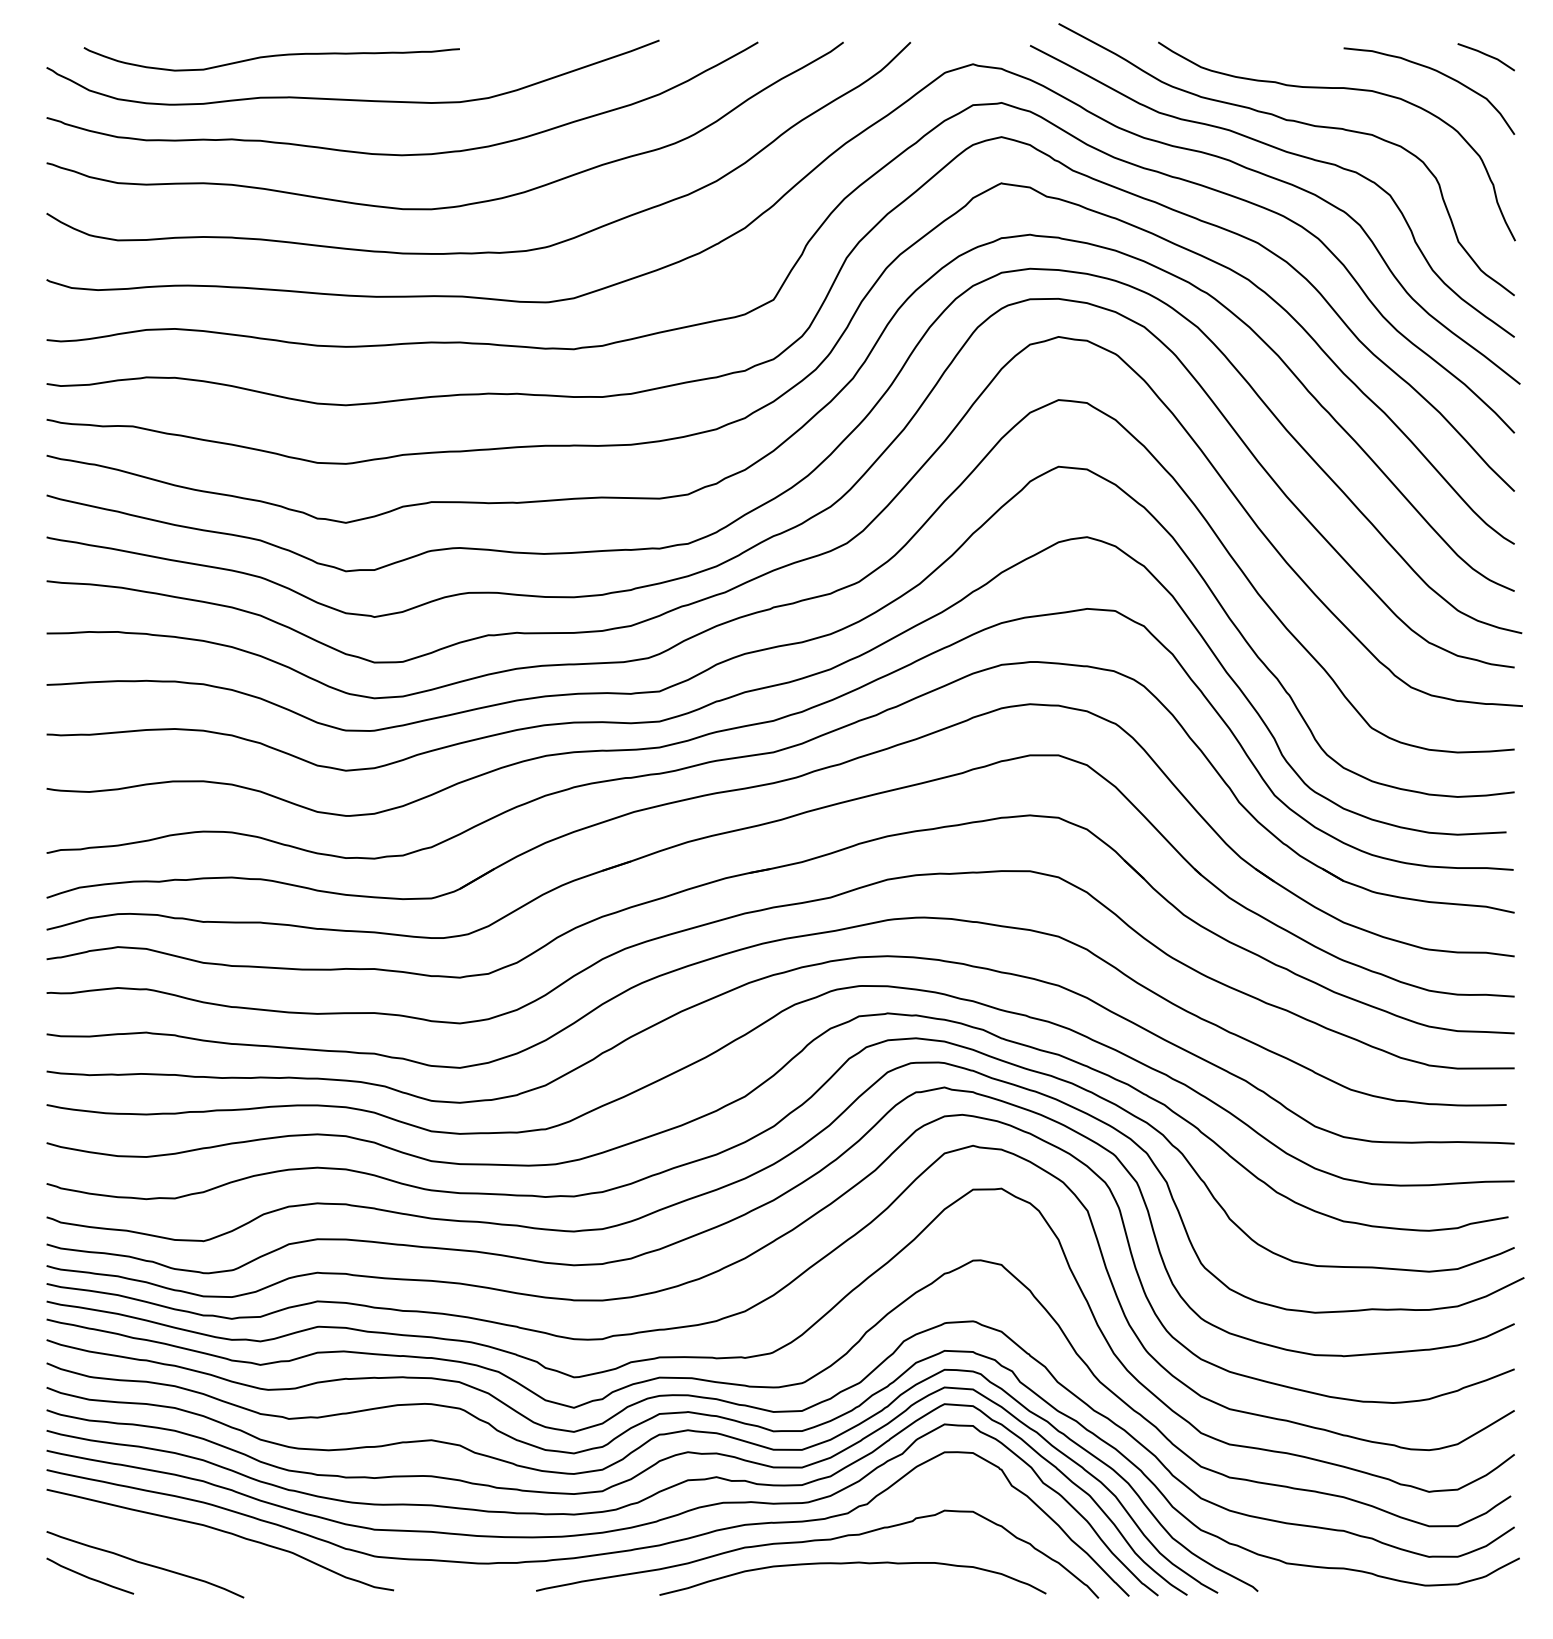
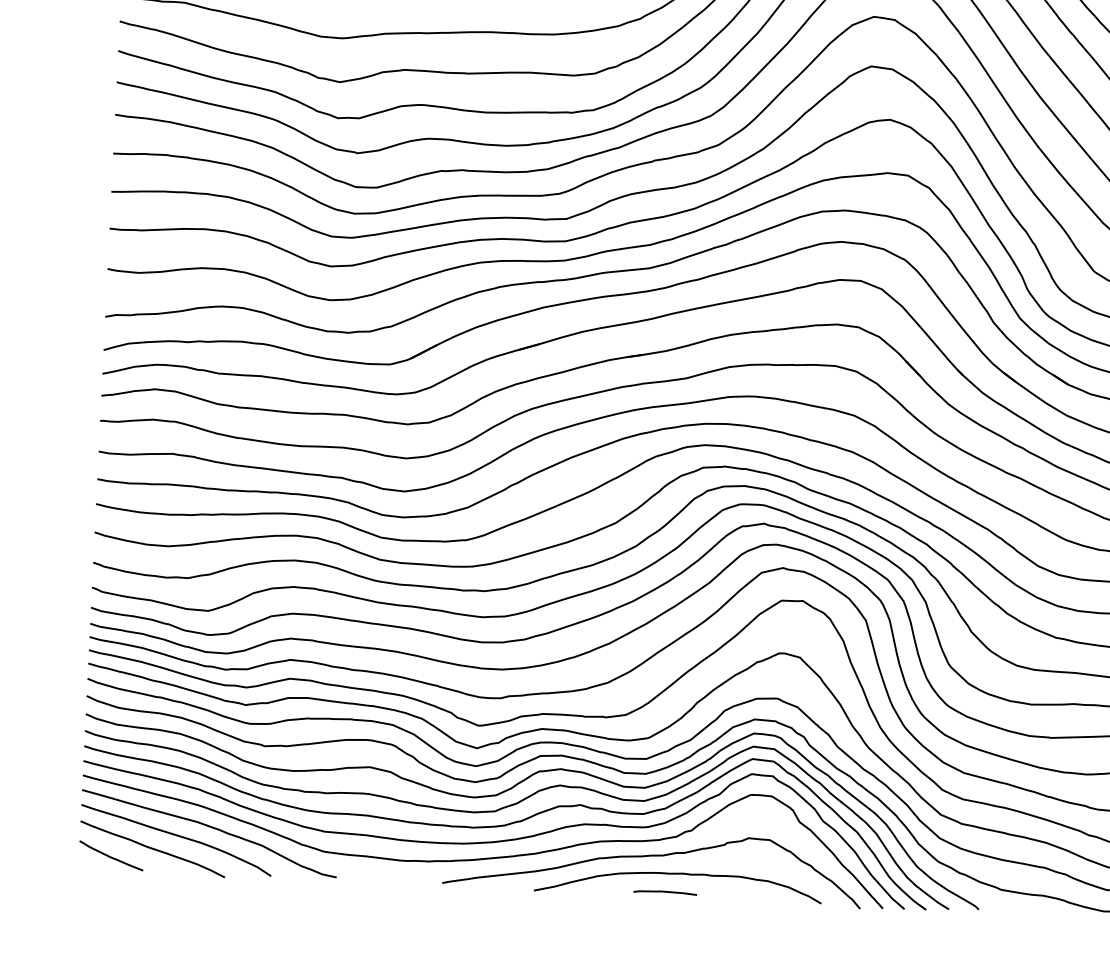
curve: (176, 1545) -> (176, 836), added
curve: (835, 1588) -> (664, 892), added

